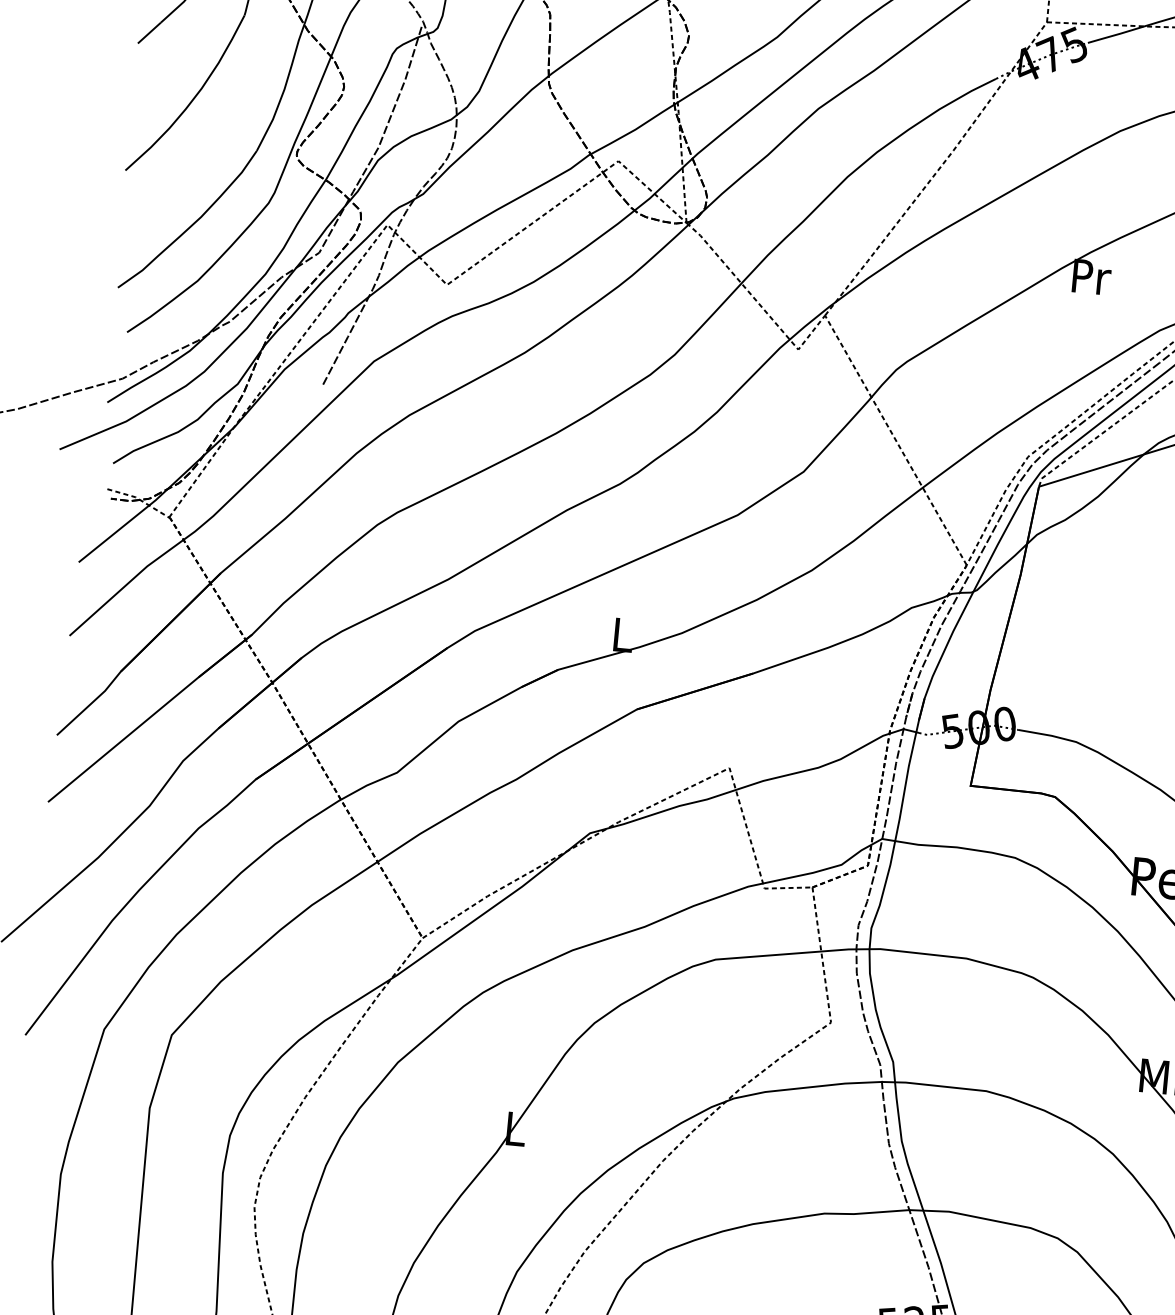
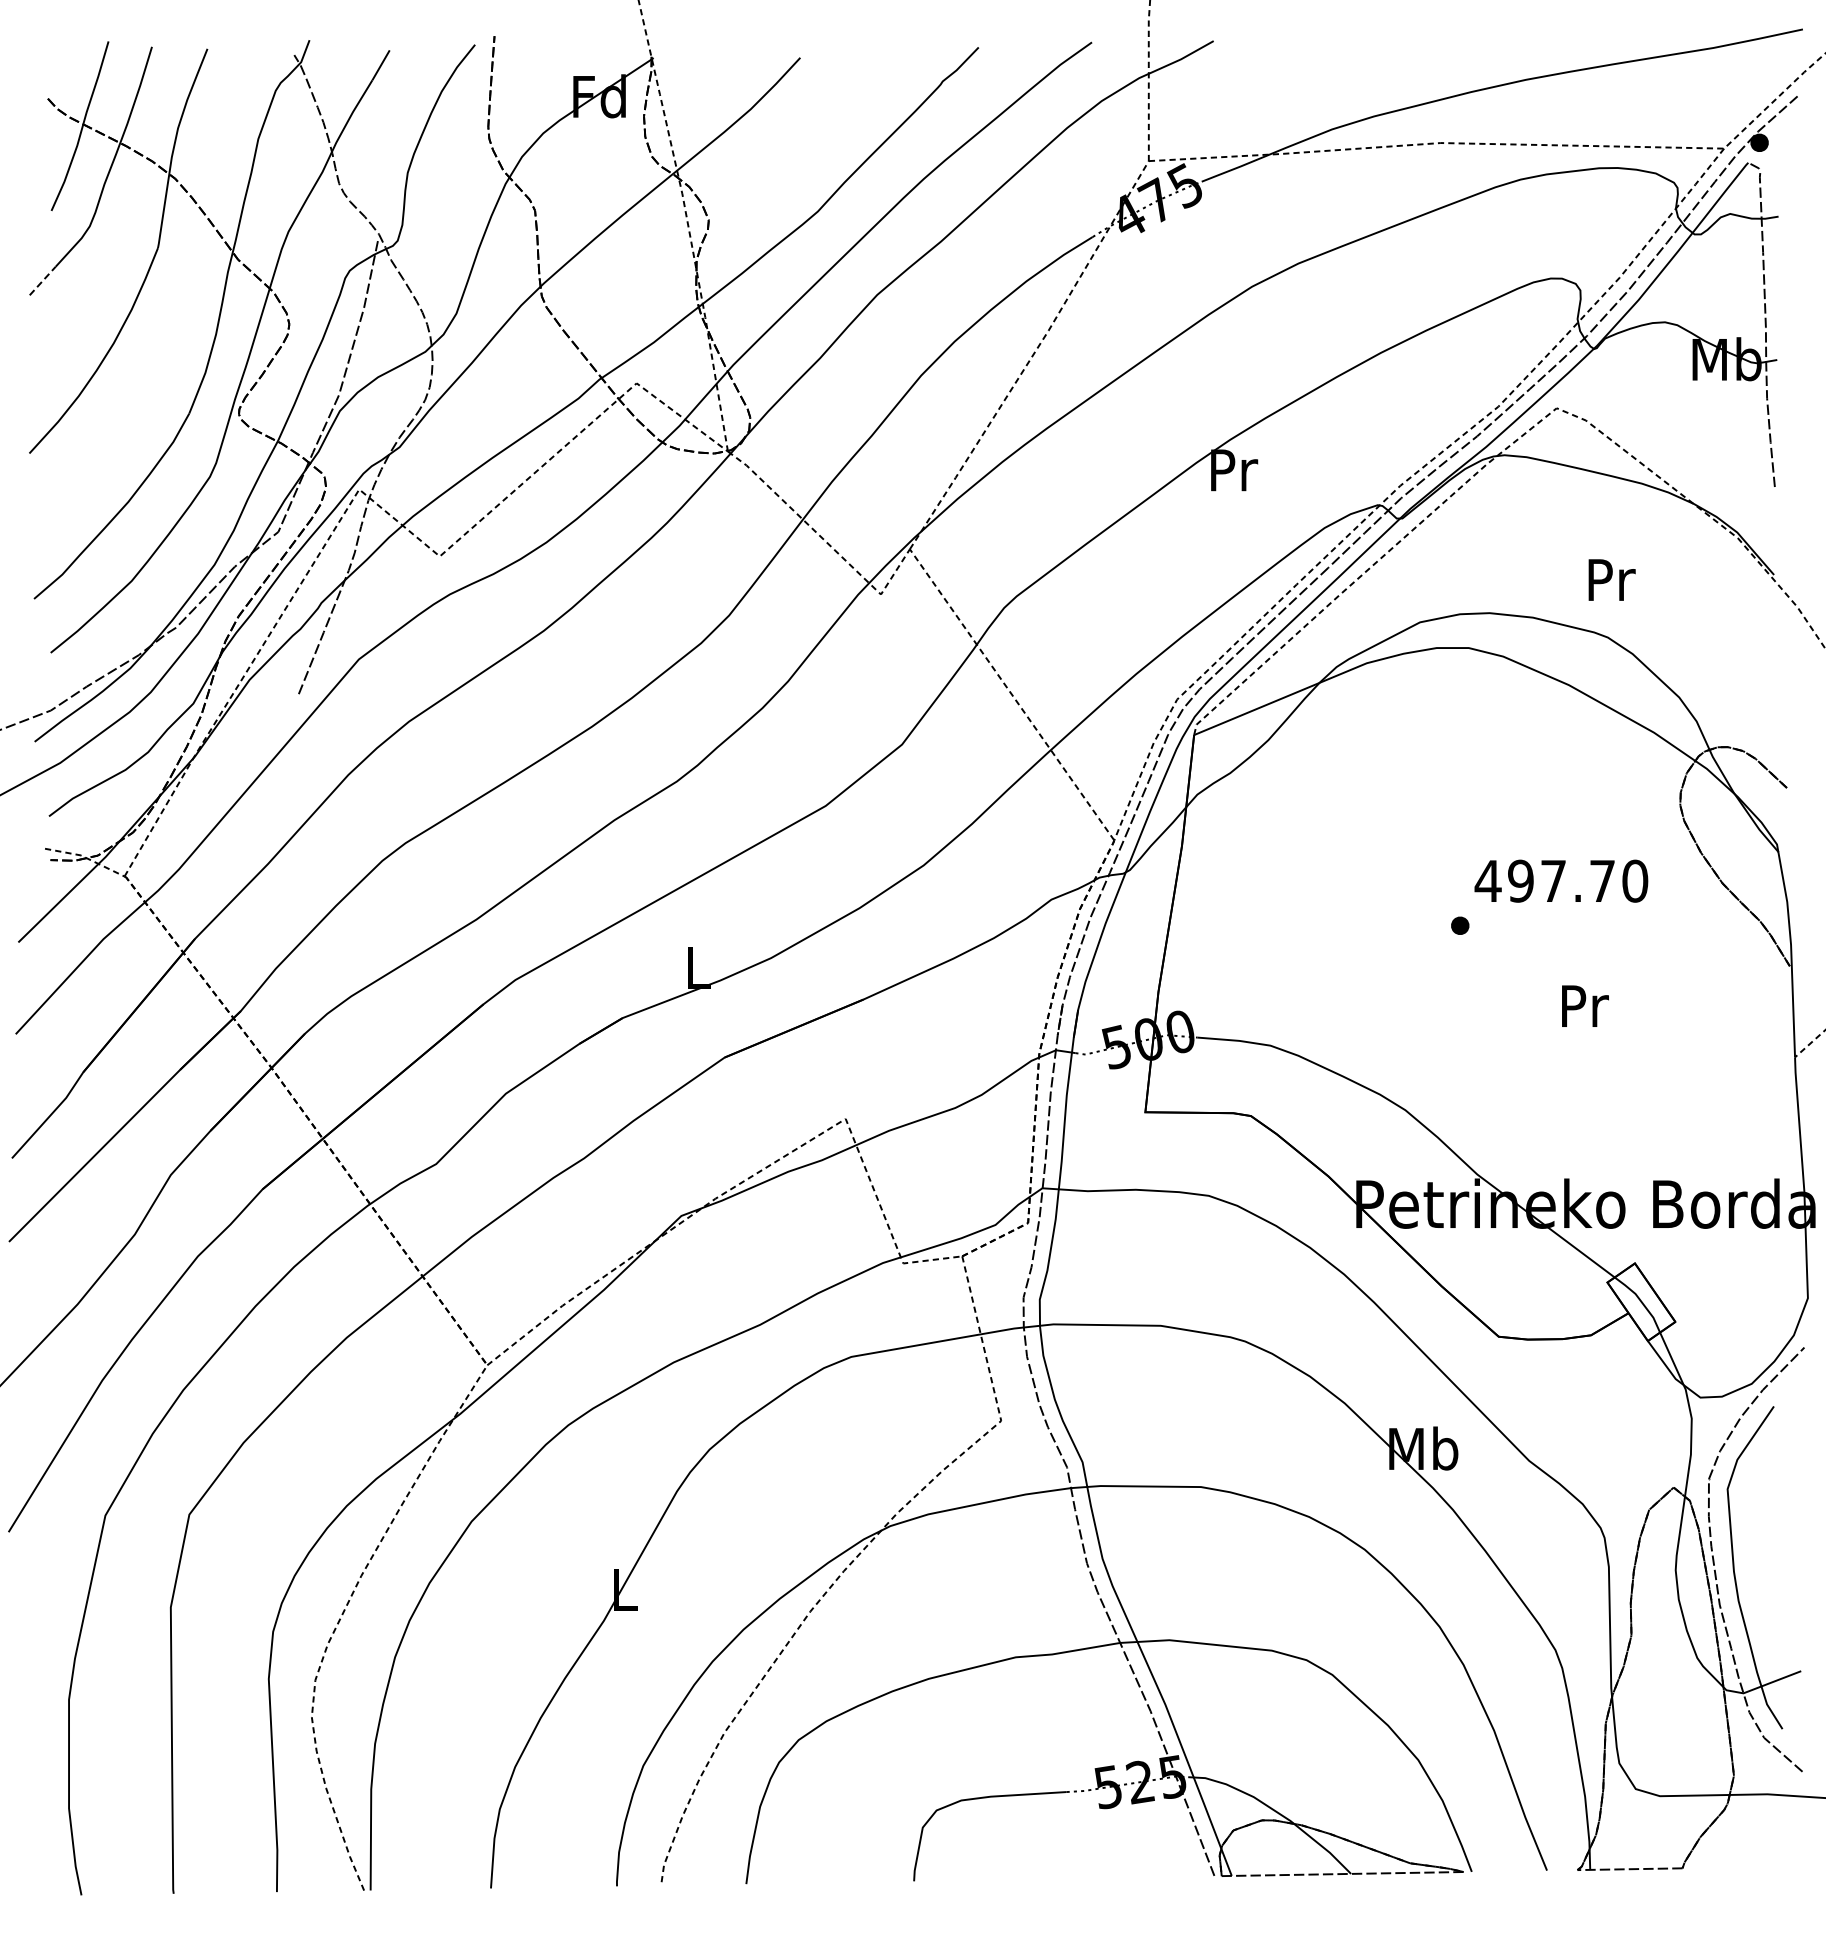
line: (150, 32) -> (43, 280), solid -> dashed

